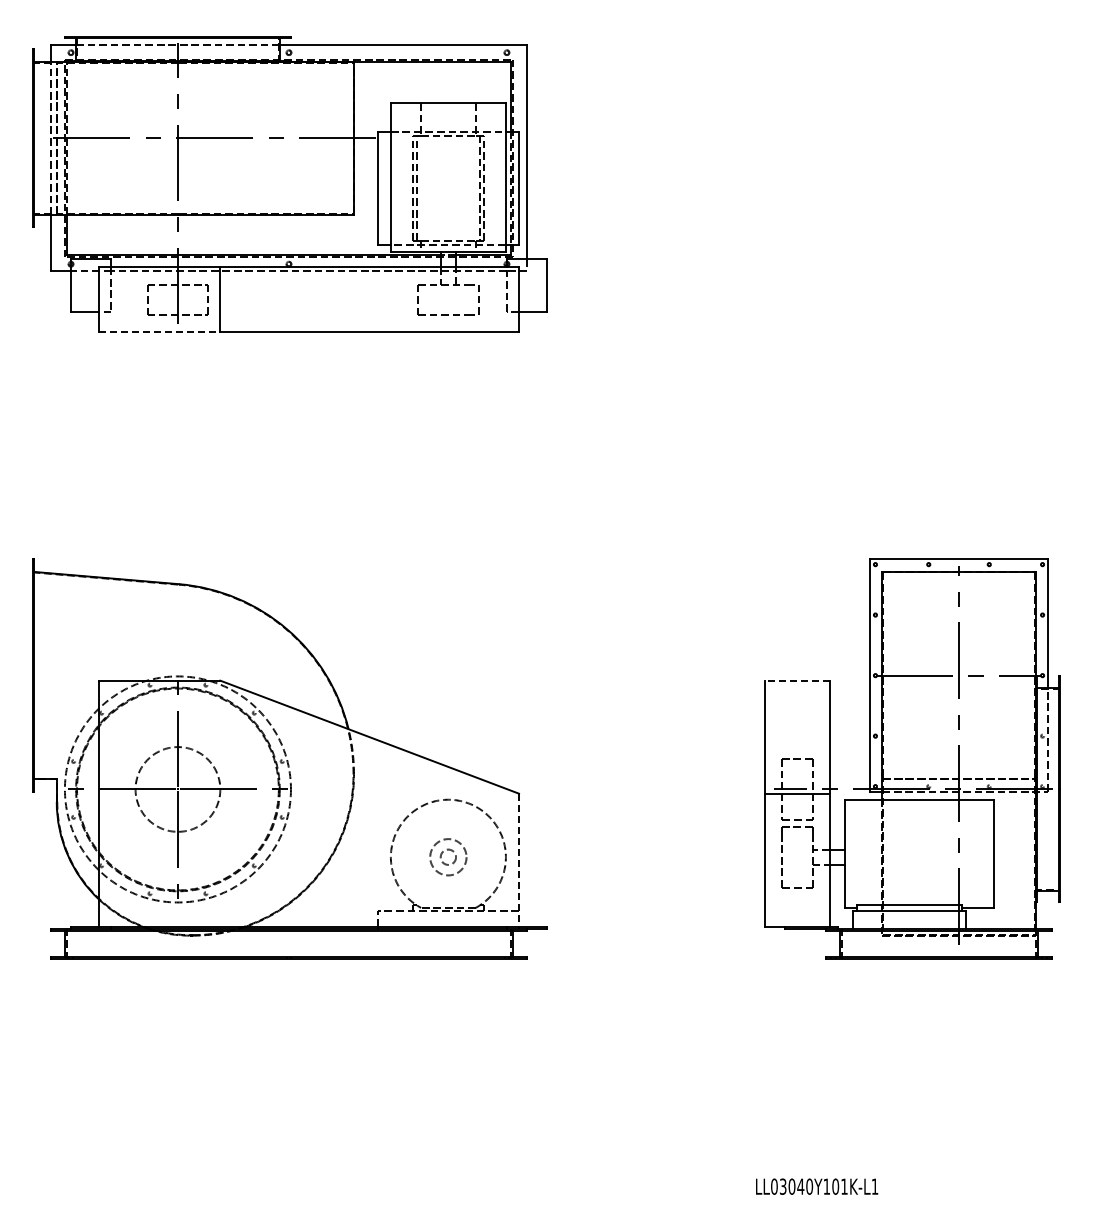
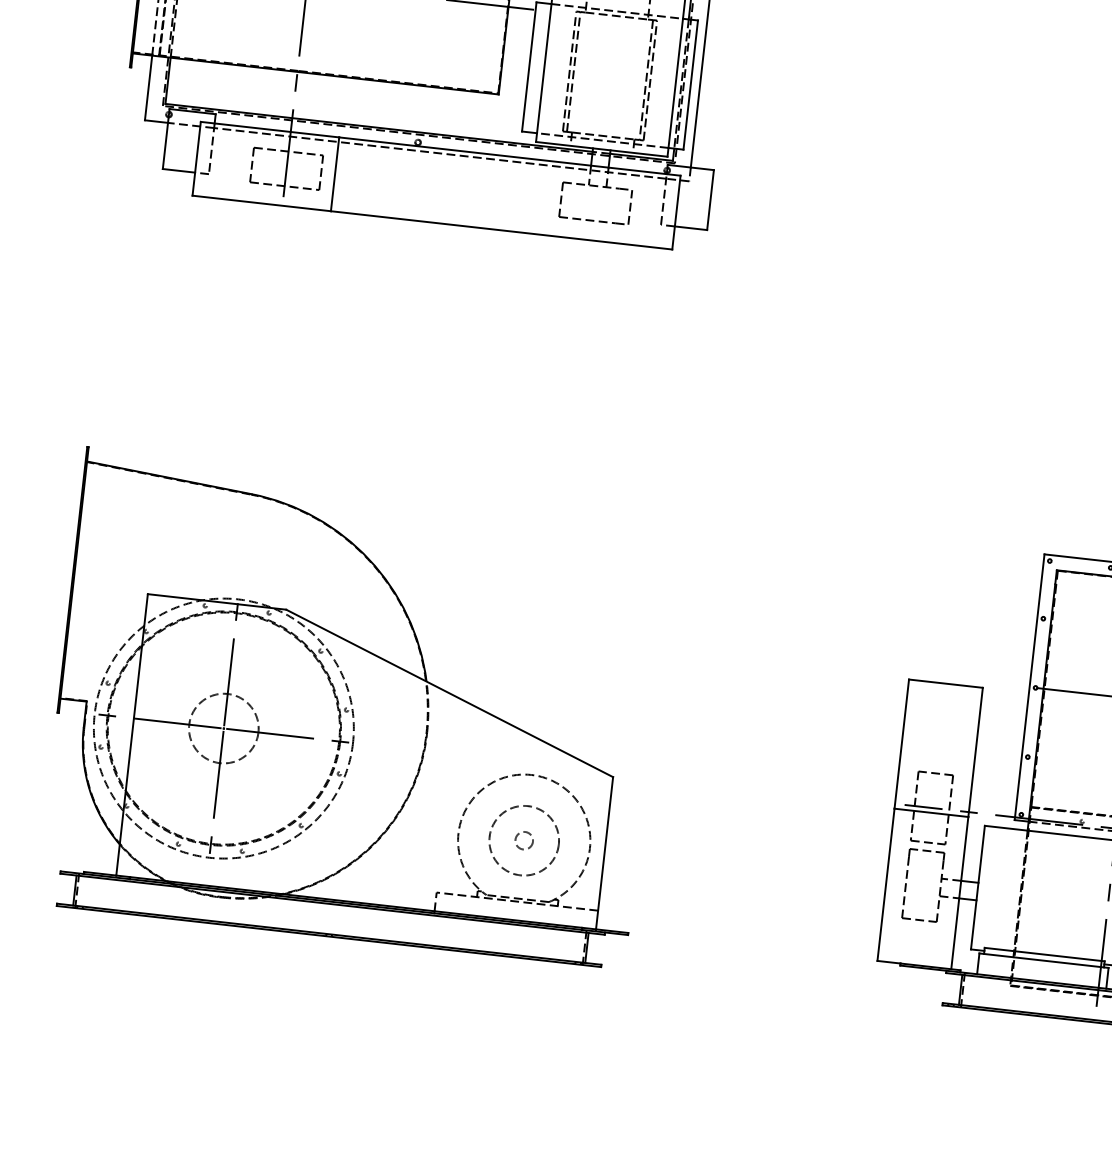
line: (159, 332) -> (261, 203), dashed -> solid
line: (797, 680) -> (945, 683), dashed -> solid
circle: (177, 789) -> (223, 728), size x0.71
circle: (448, 856) -> (524, 839), size x1.67
line: (519, 860) -> (605, 853), dashed -> solid

